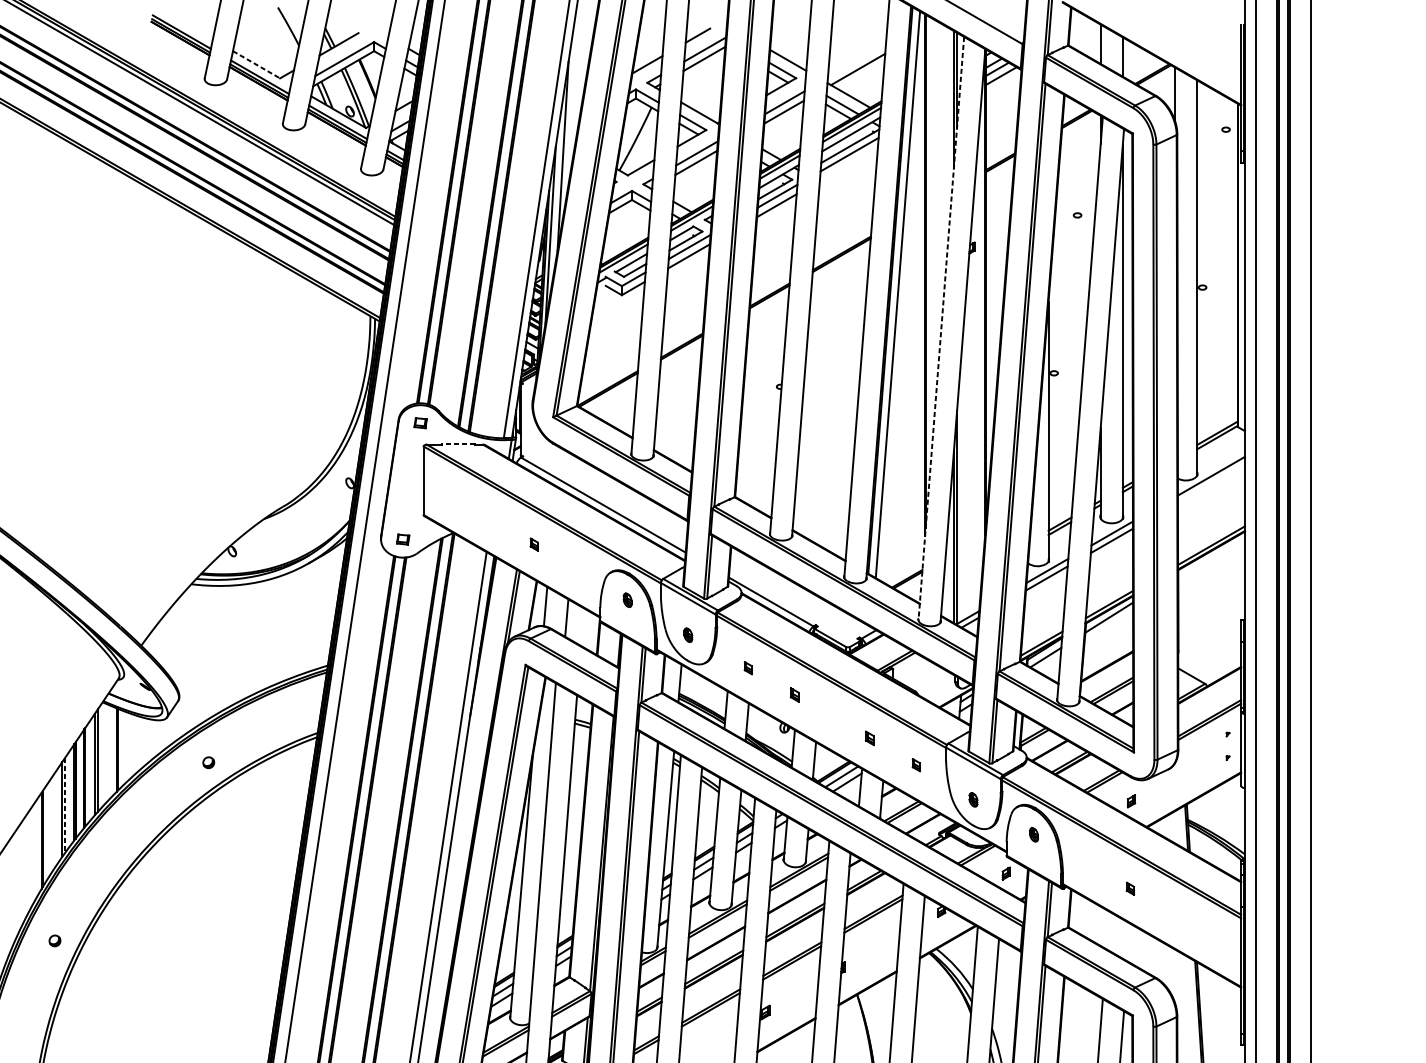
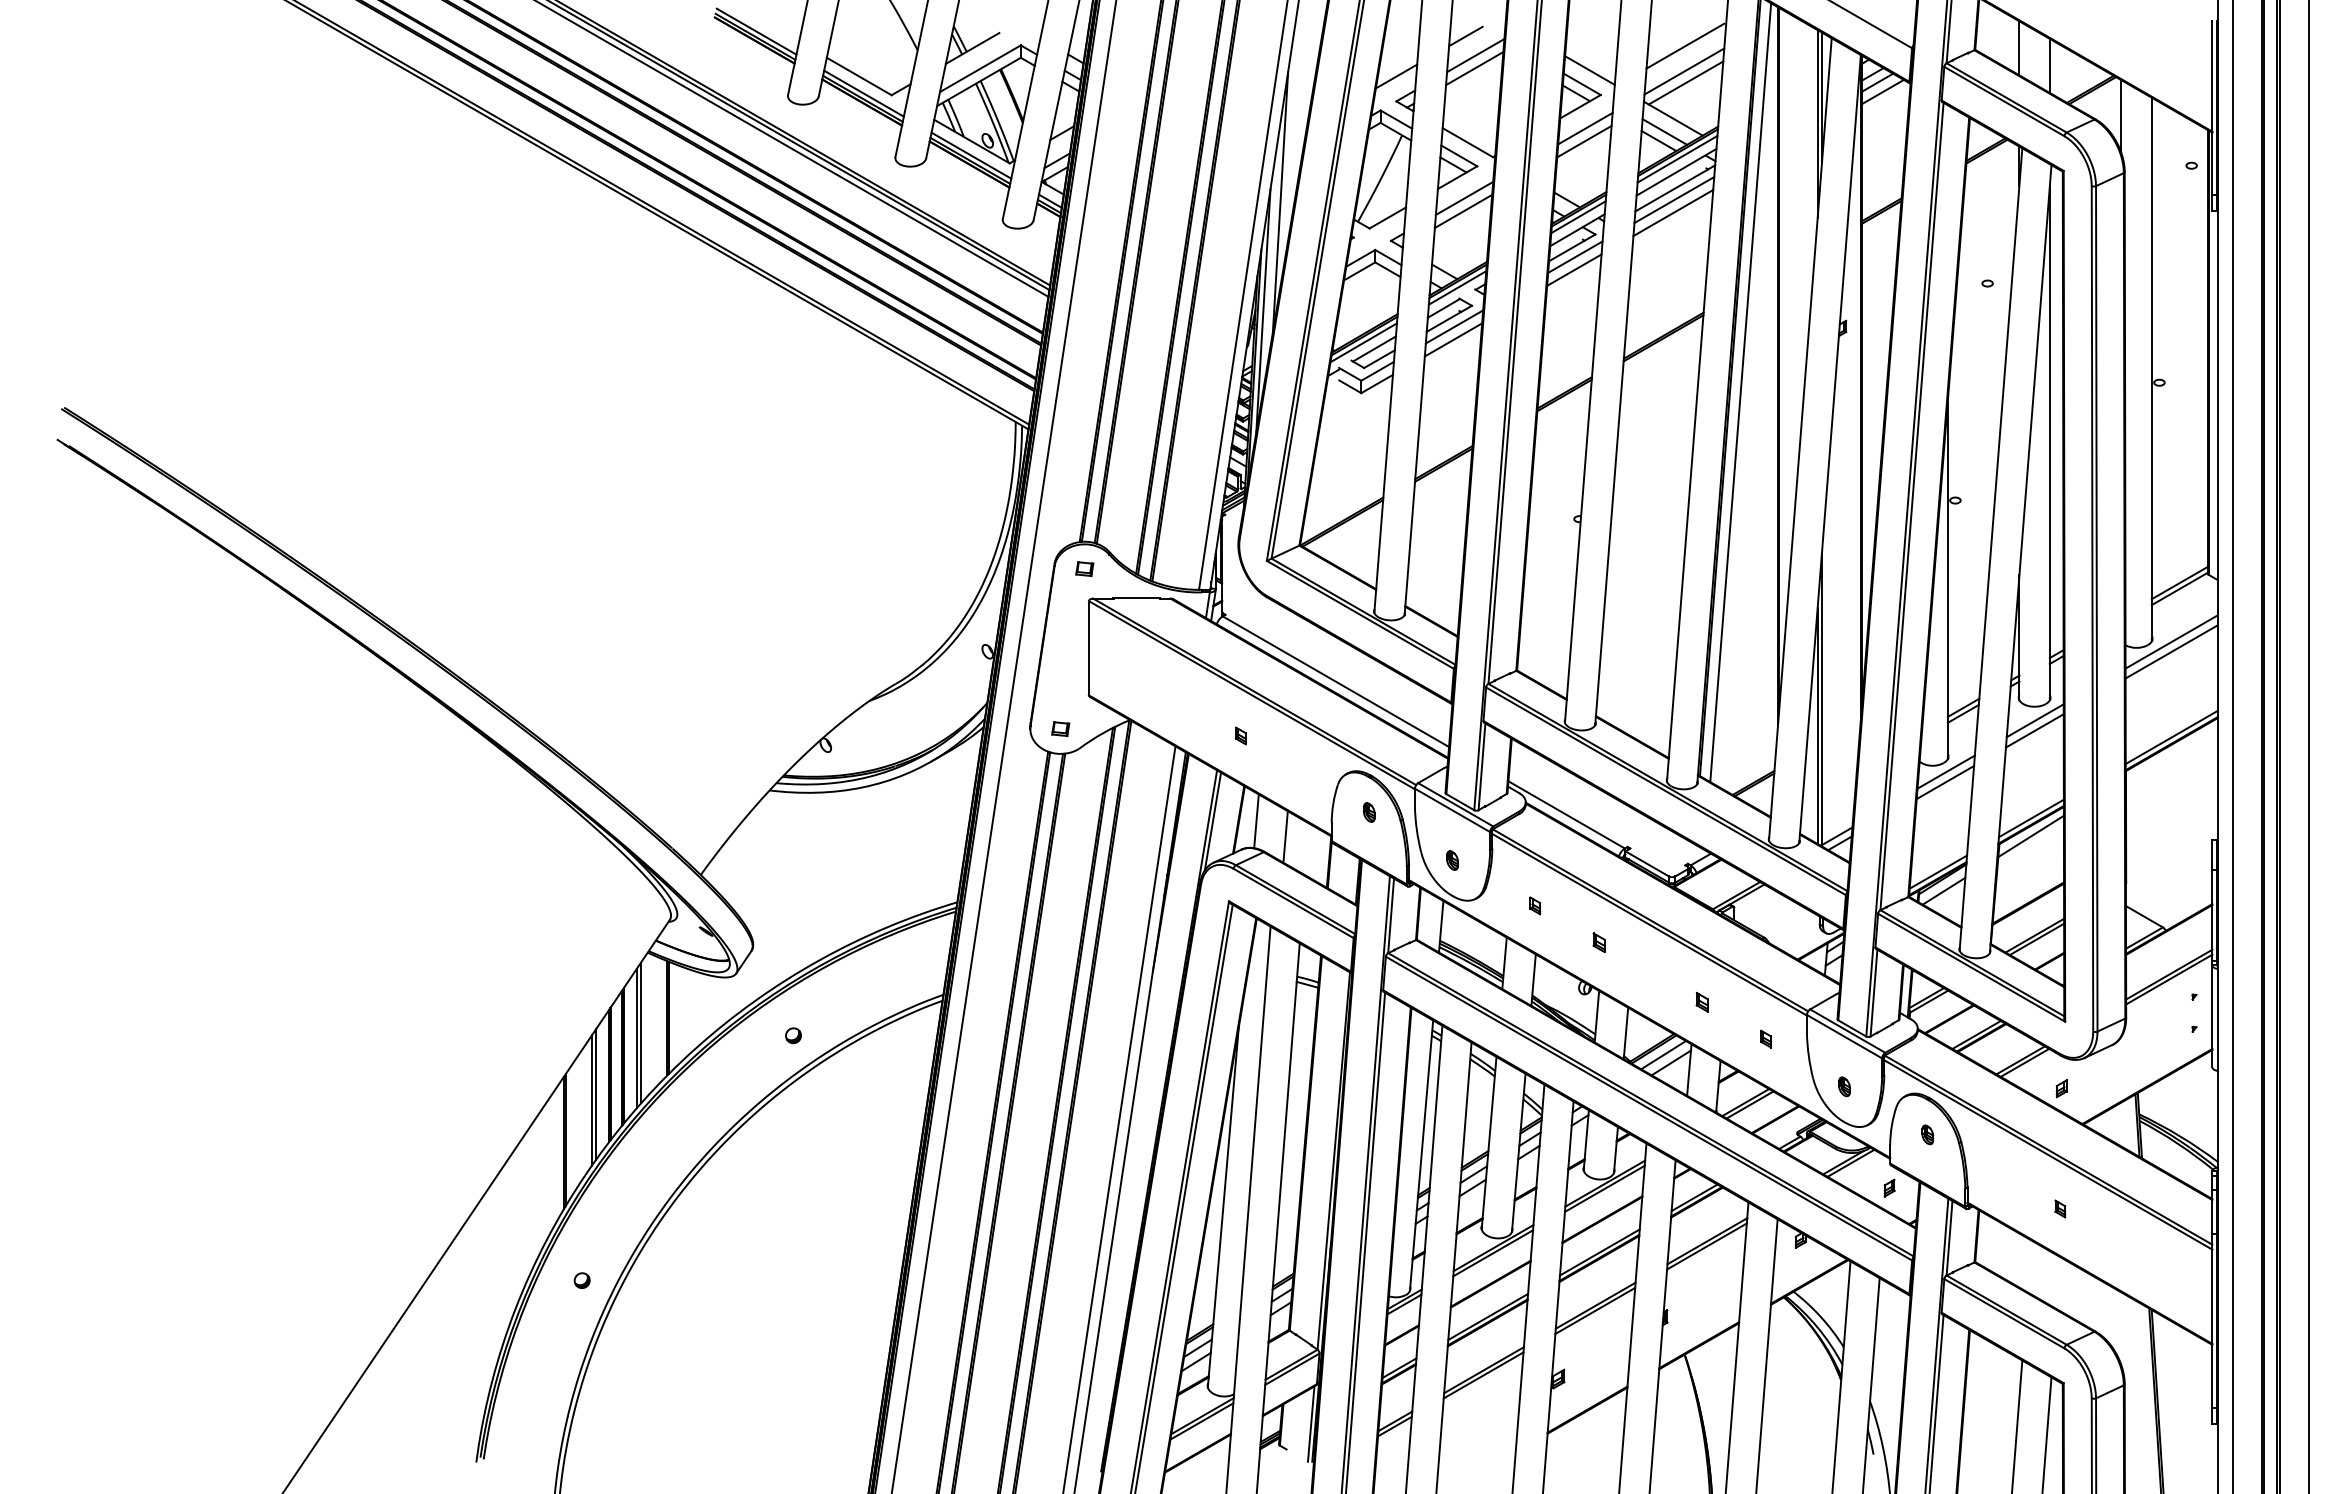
line: (857, 42) -> (1685, 45), added
line: (857, 61) -> (1684, 71), added
line: (256, 64) -> (859, 76), dashed -> solid
line: (849, 164) -> (1673, 213), added
line: (941, 328) -> (1800, 439), dashed -> solid
line: (458, 444) -> (1136, 598), dashed -> solid
line: (1211, 483) -> (2171, 651), added
line: (65, 805) -> (596, 1094), dashed -> solid

